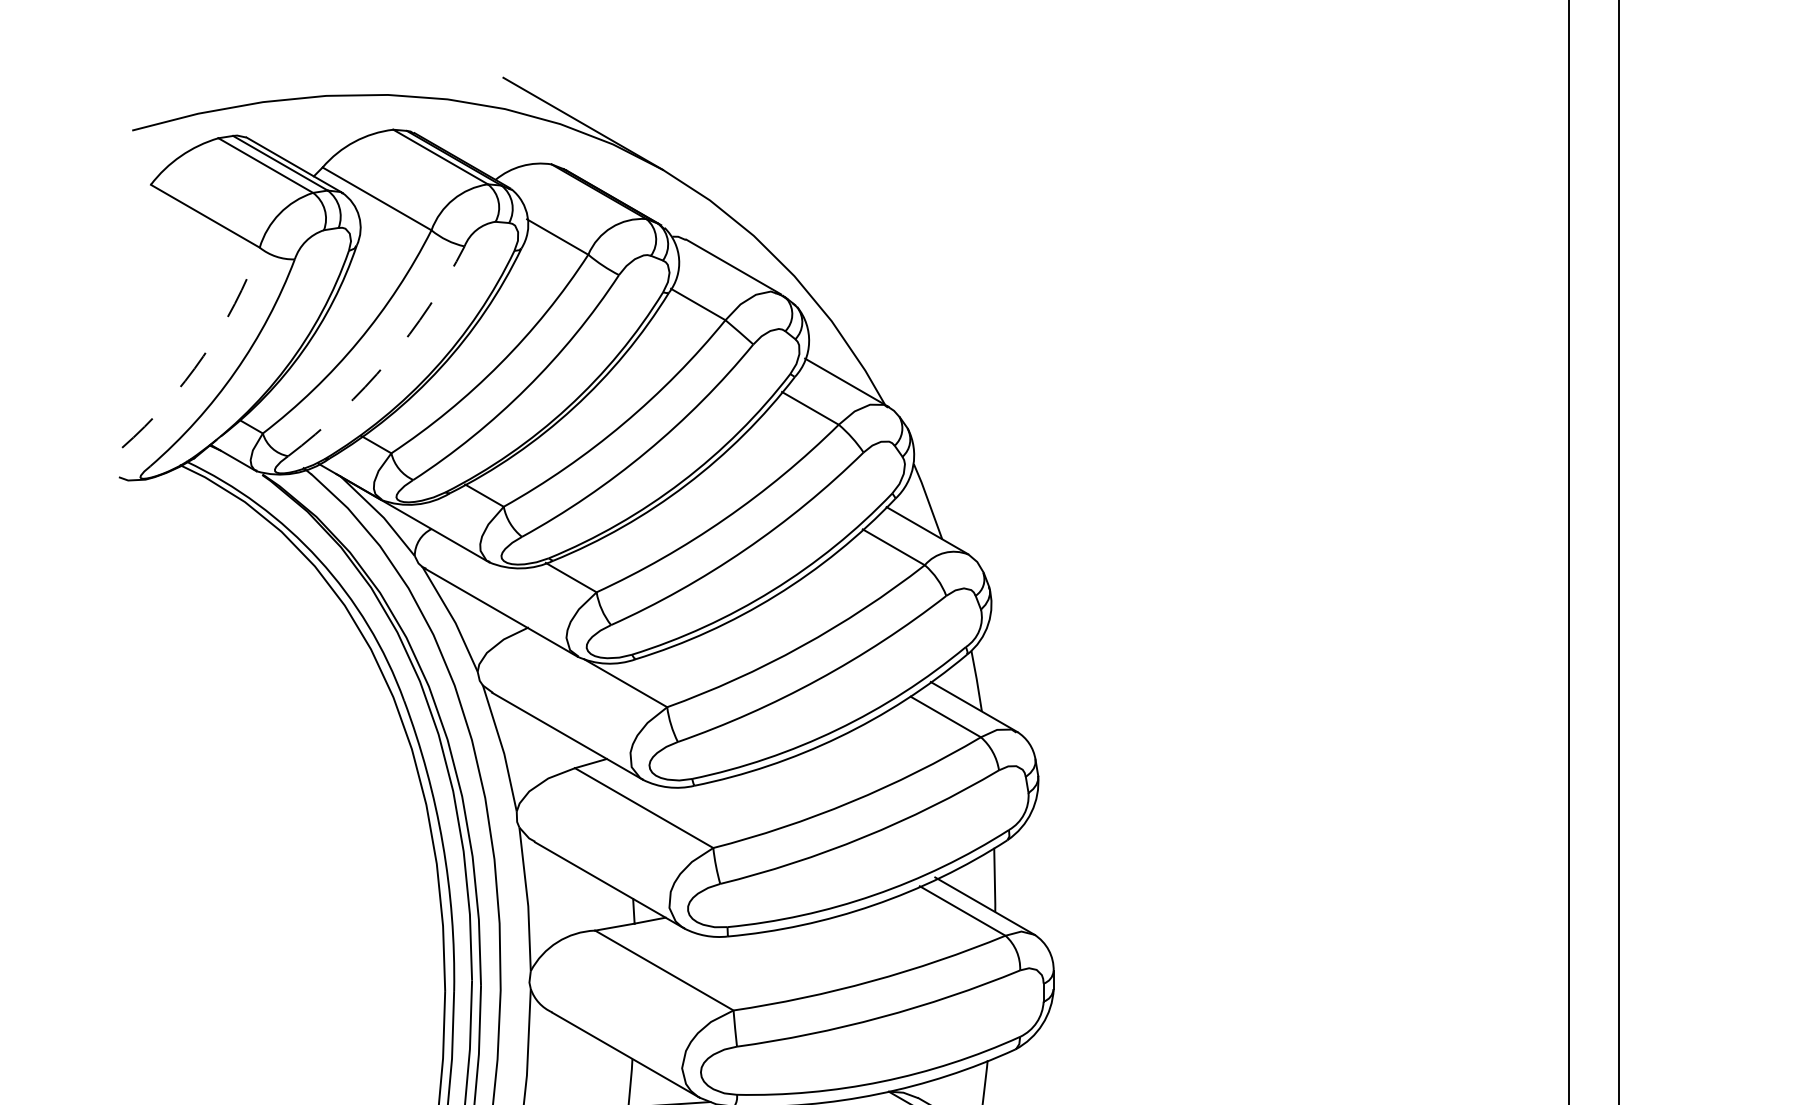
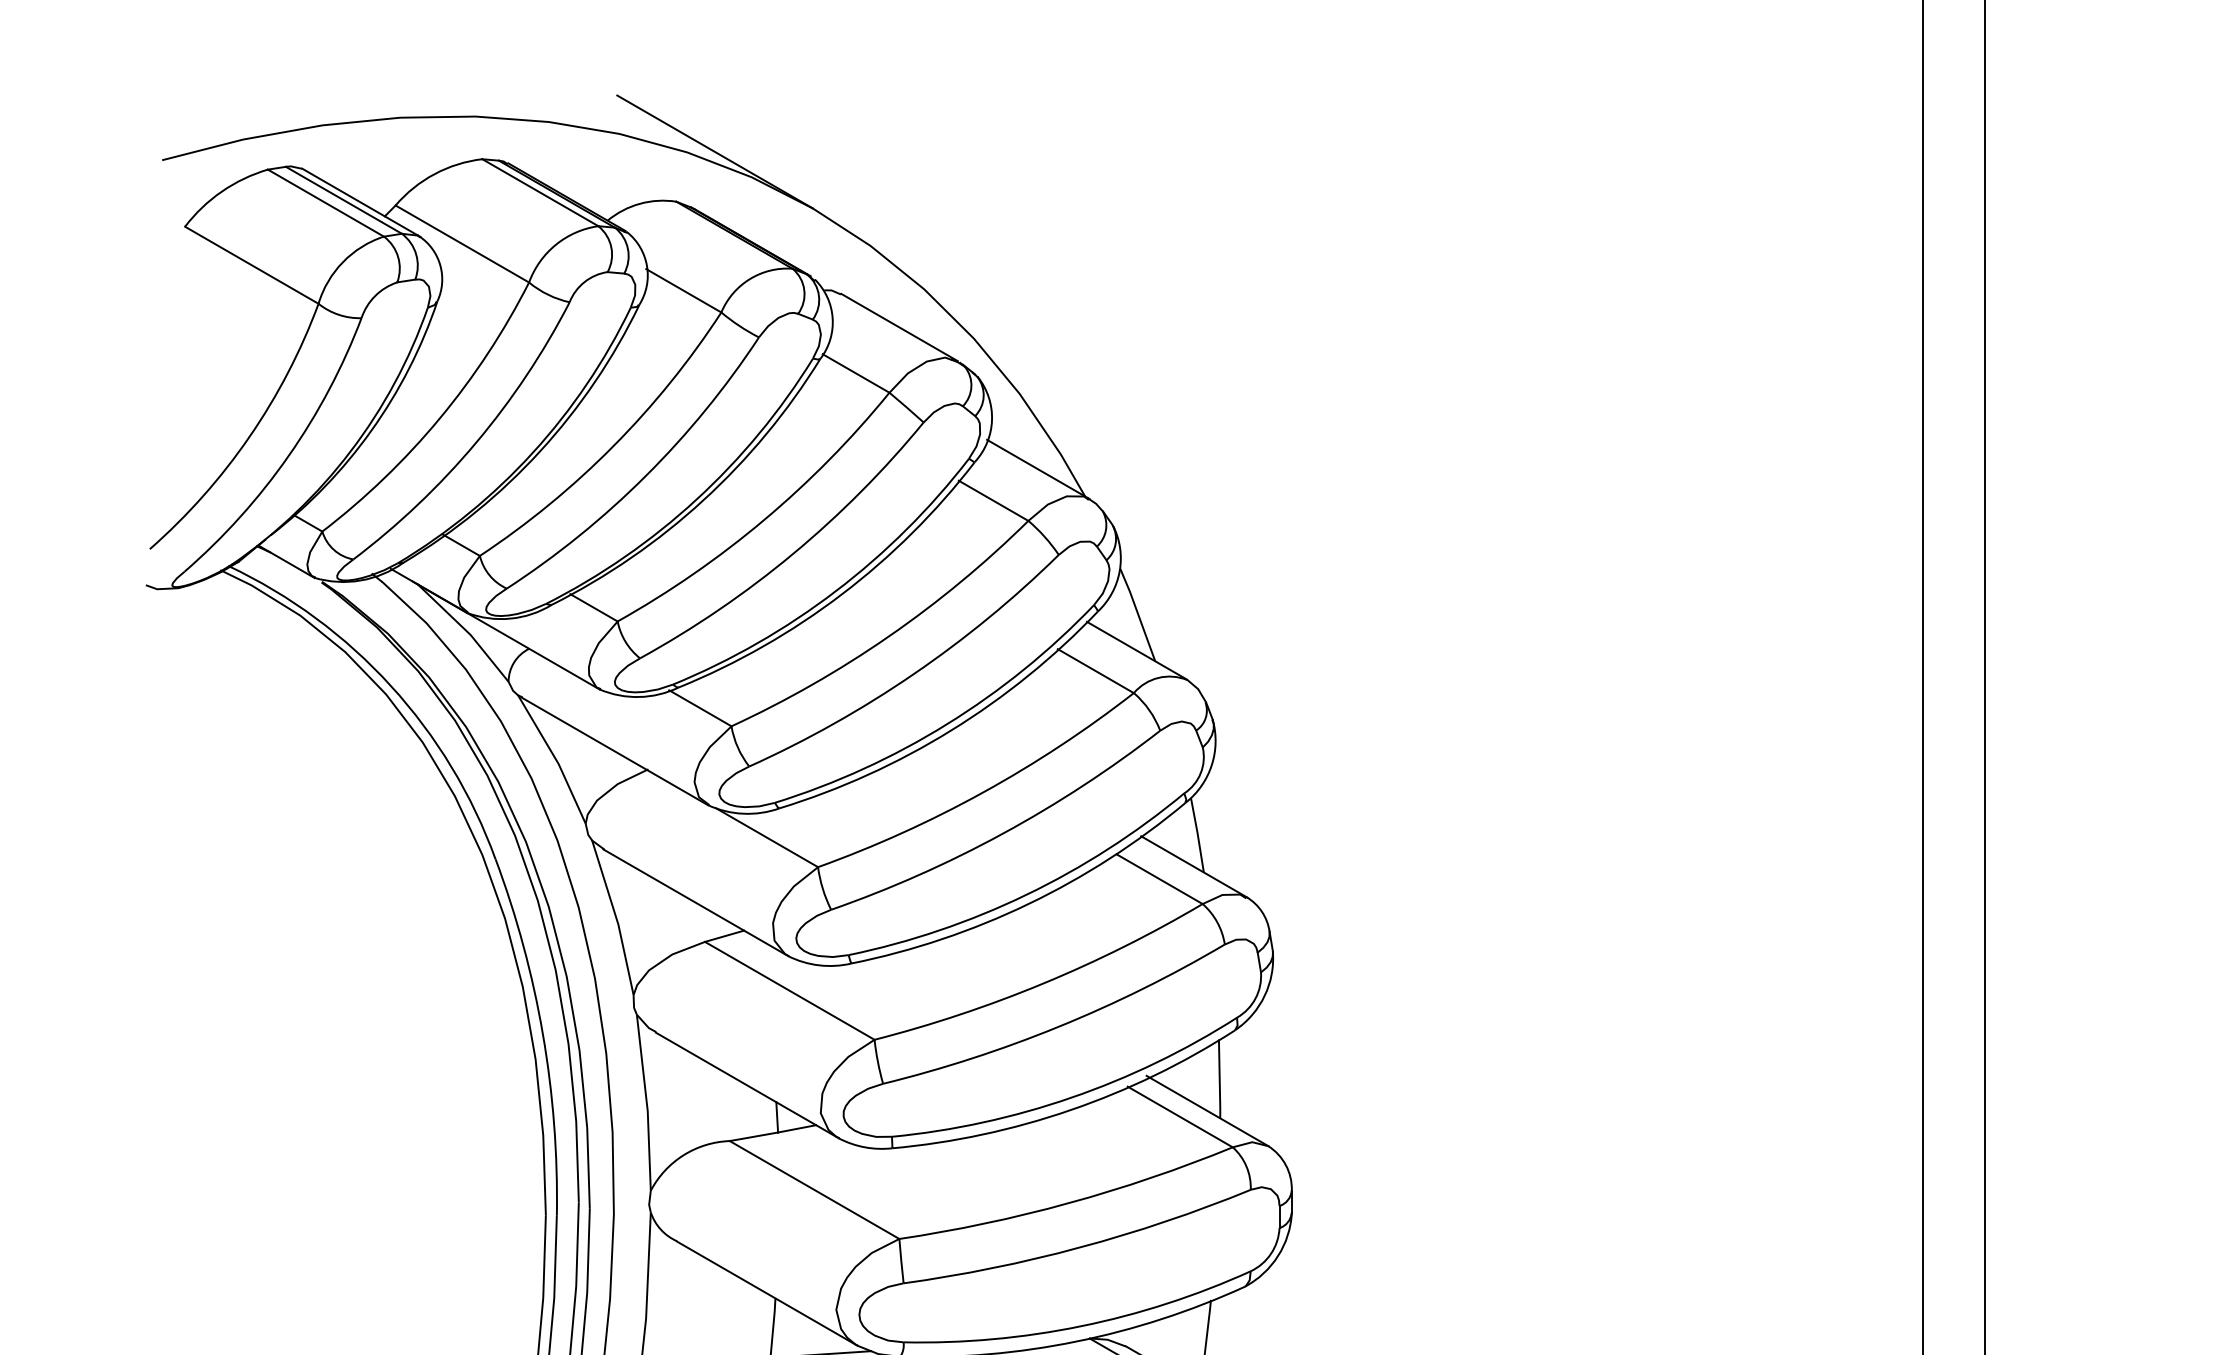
arc: (203, 355) -> (249, 436), dashed -> solid
arc: (387, 361) -> (475, 443), dashed -> solid

